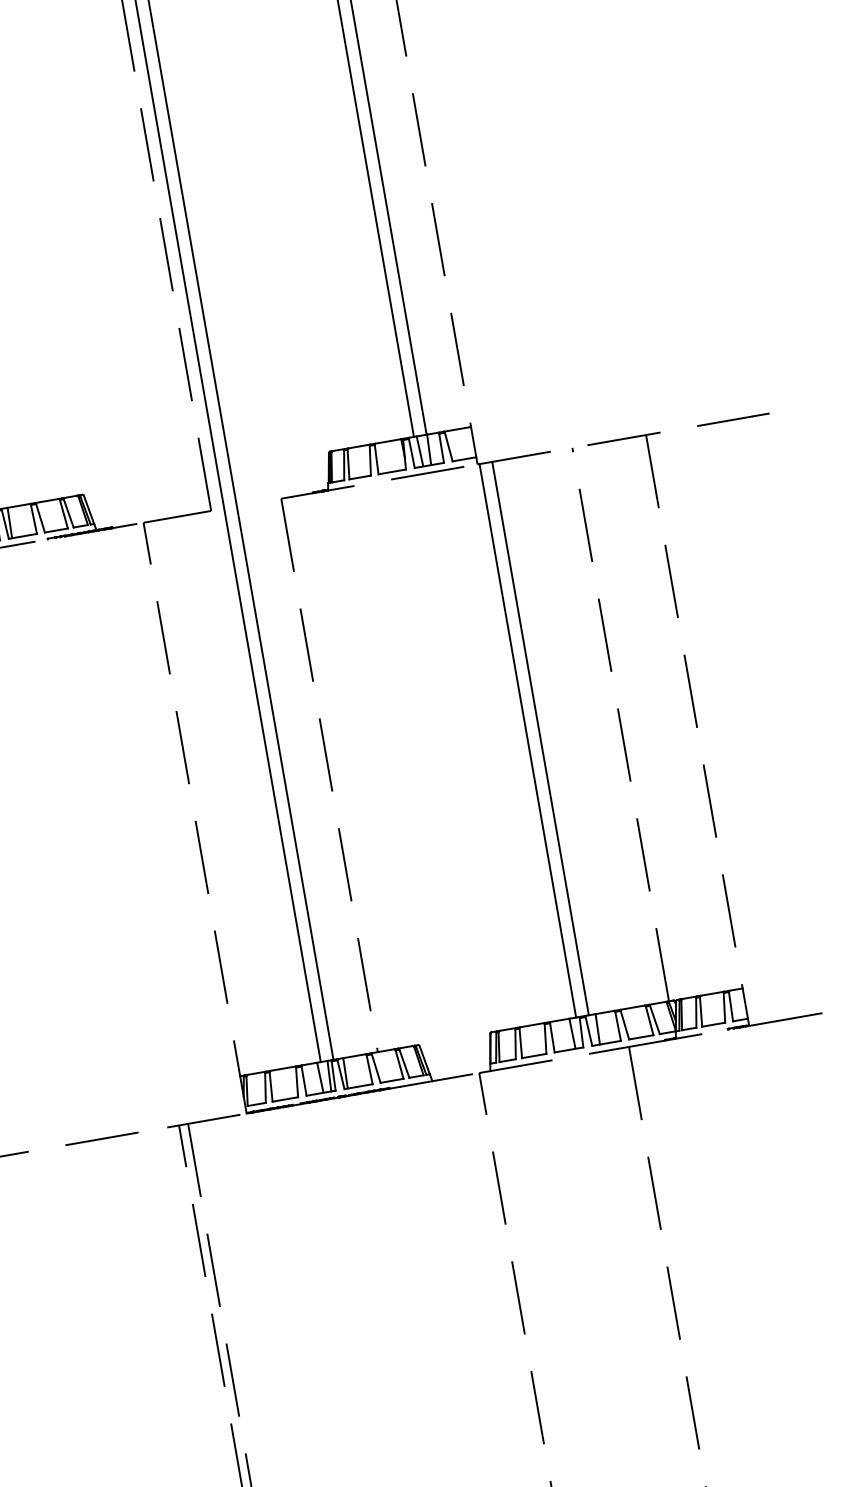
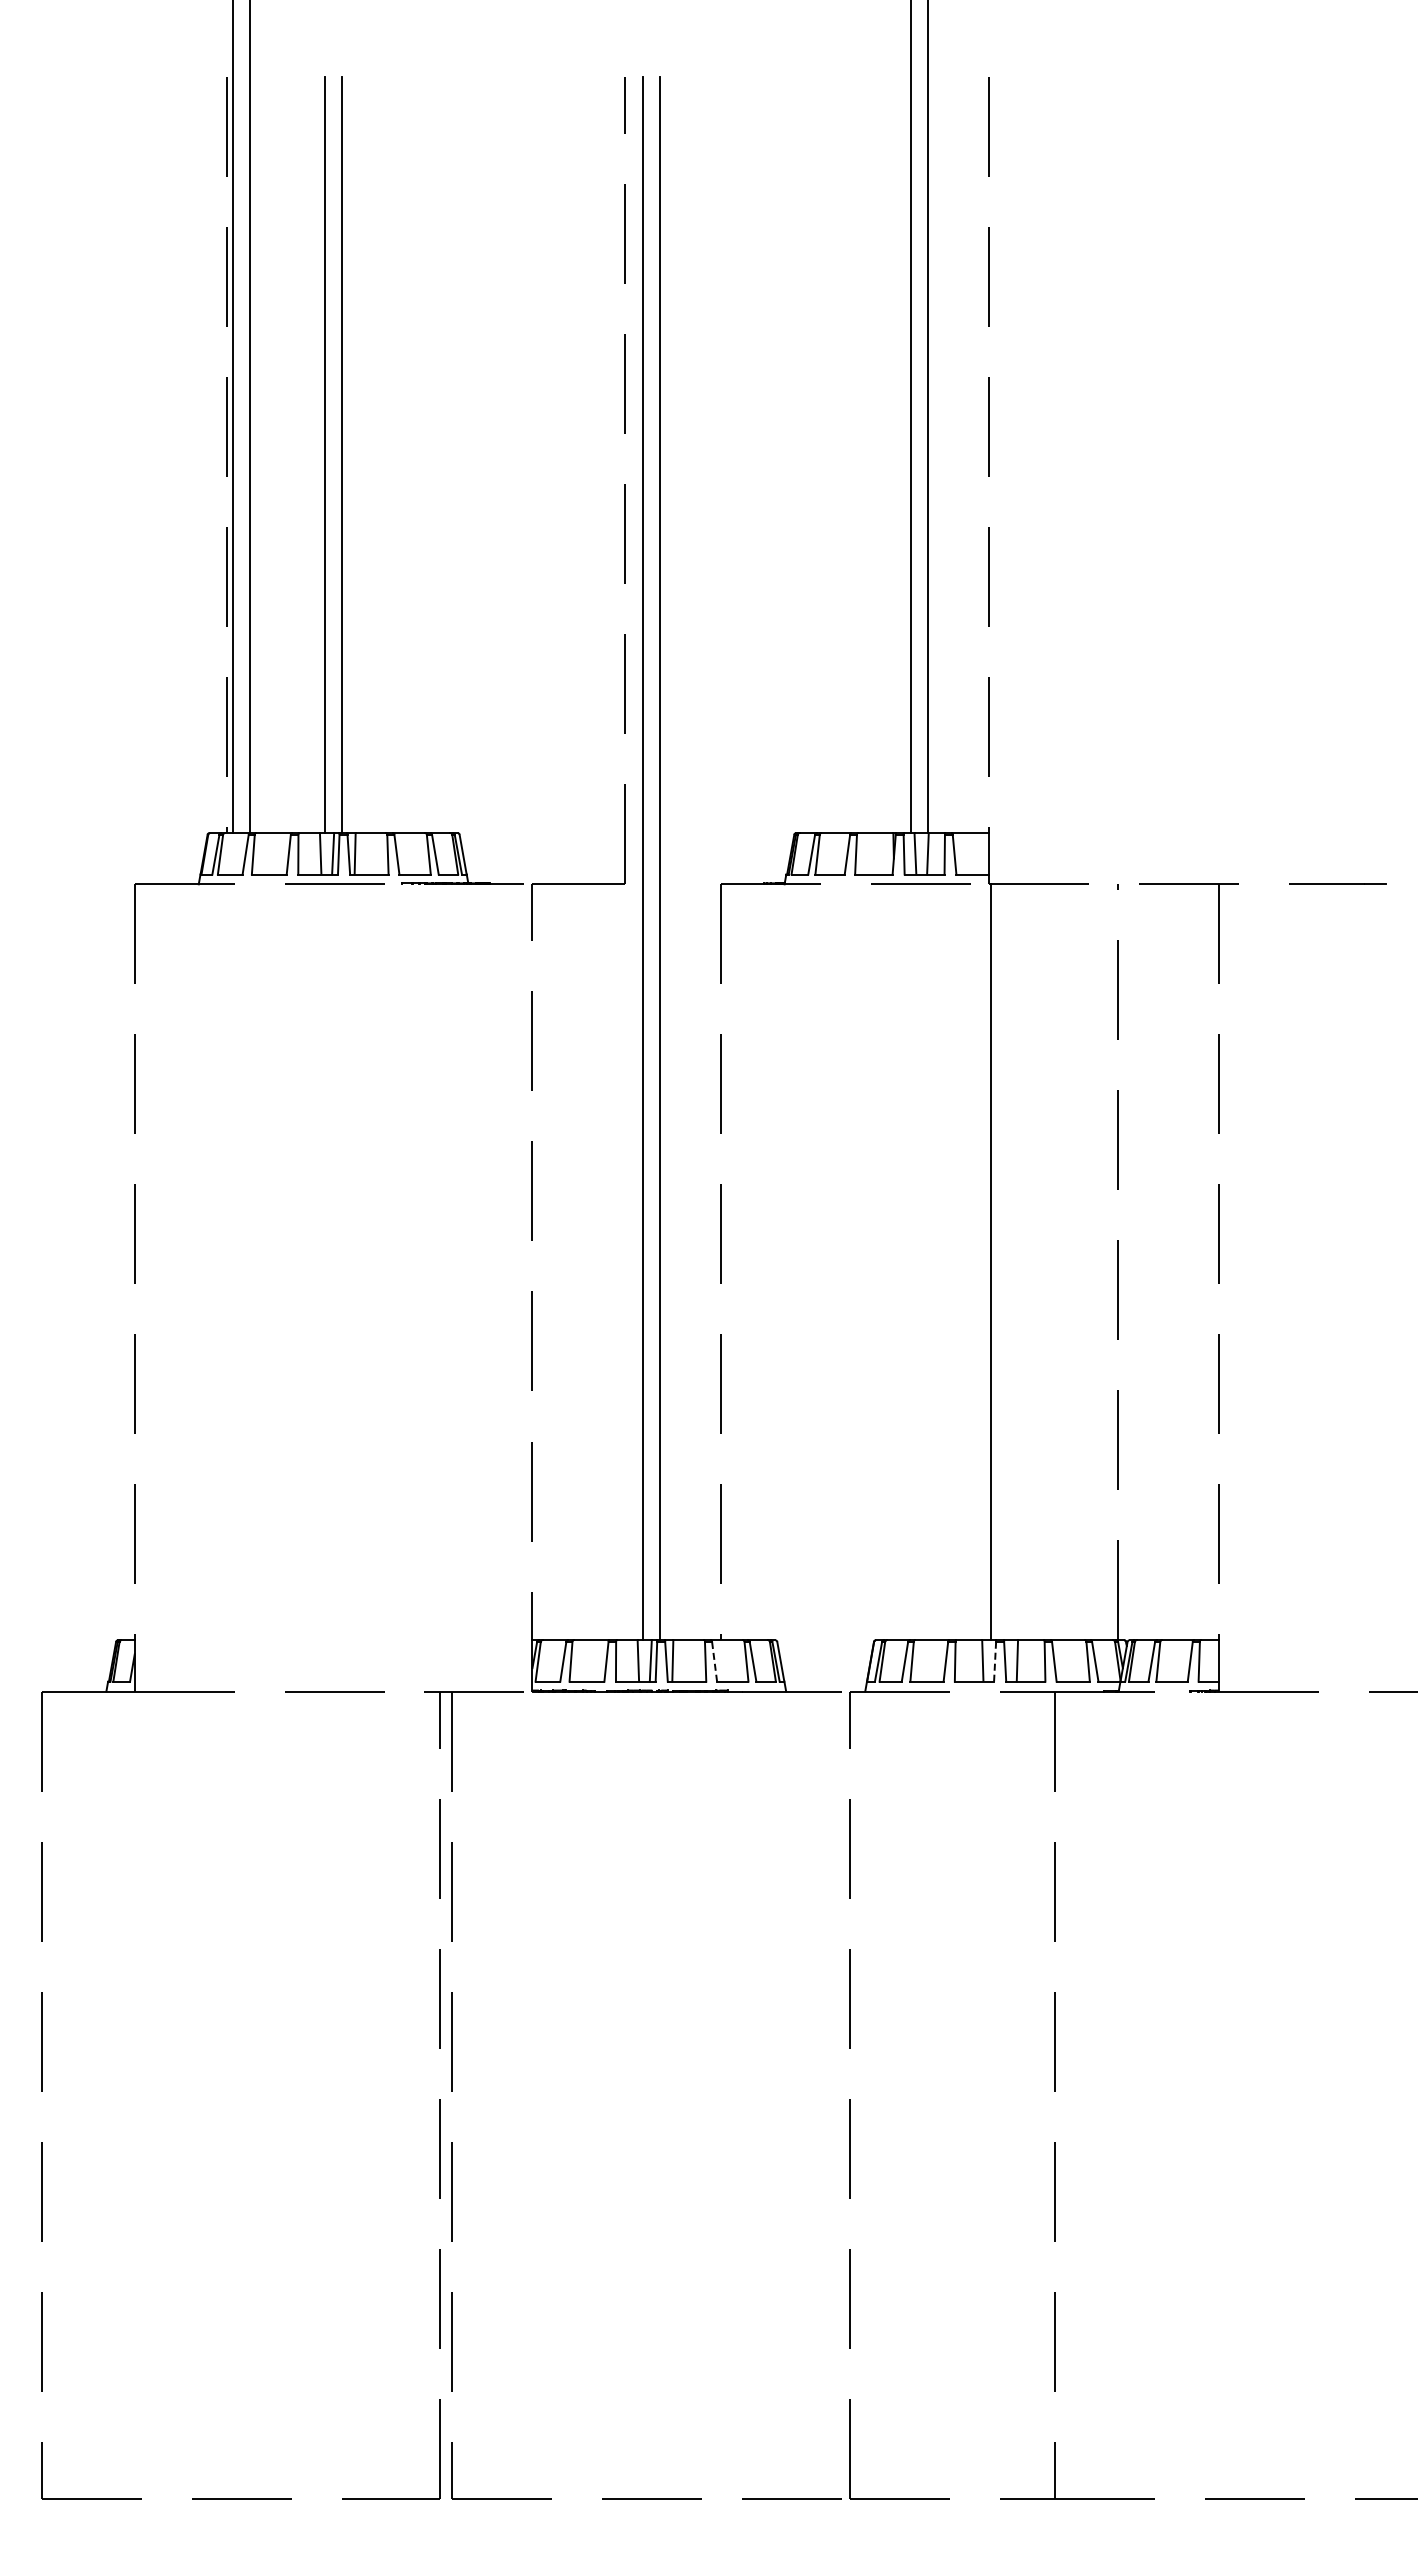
line: (540, 738) -> (1008, 1262), removed
line: (581, 1032) -> (995, 1661), solid -> dashed
line: (376, 1068) -> (714, 1661), solid -> dashed

